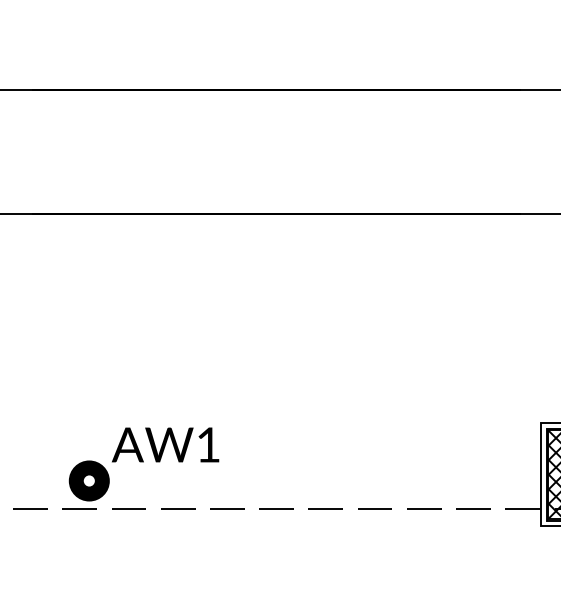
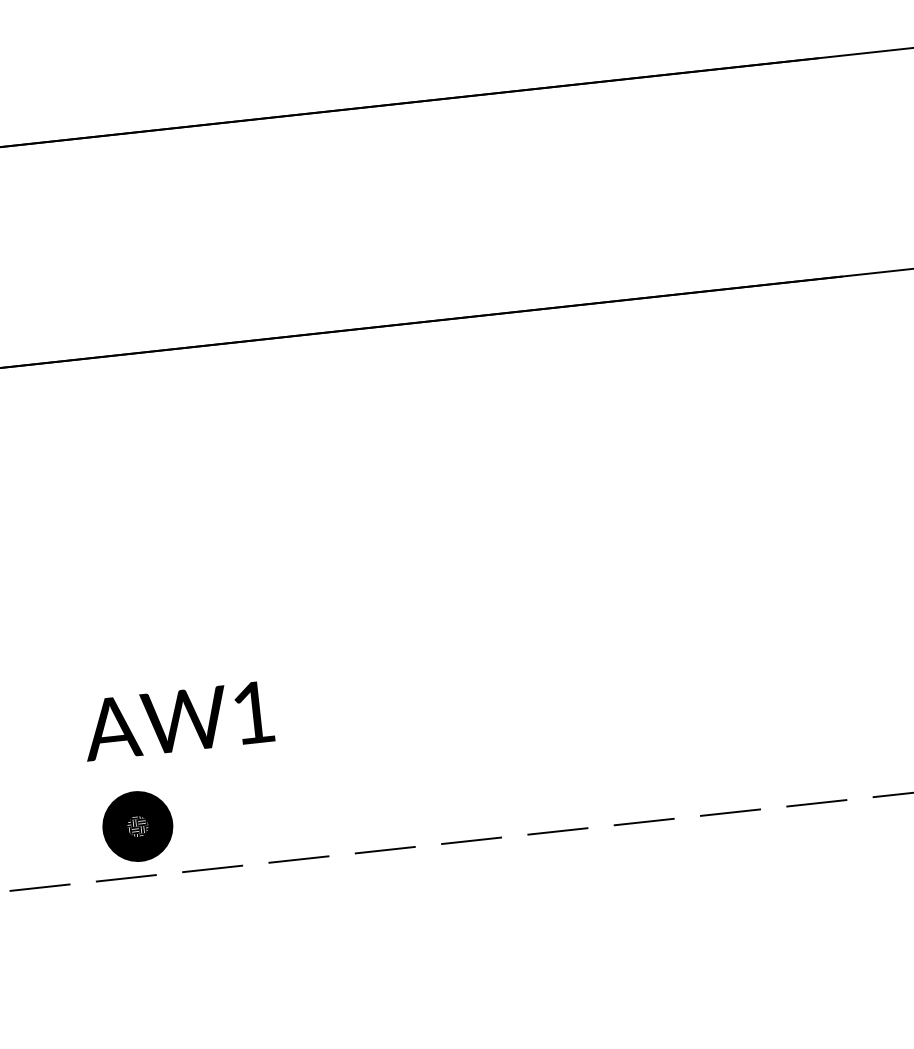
text: (165, 444) -> (178, 720), moved
hatch: (88, 480) -> (136, 825), added

